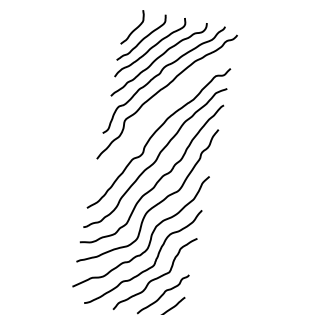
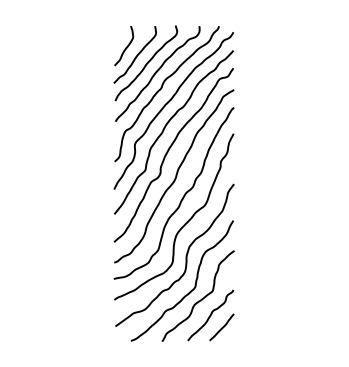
curve: (156, 111) -> (165, 128), added

